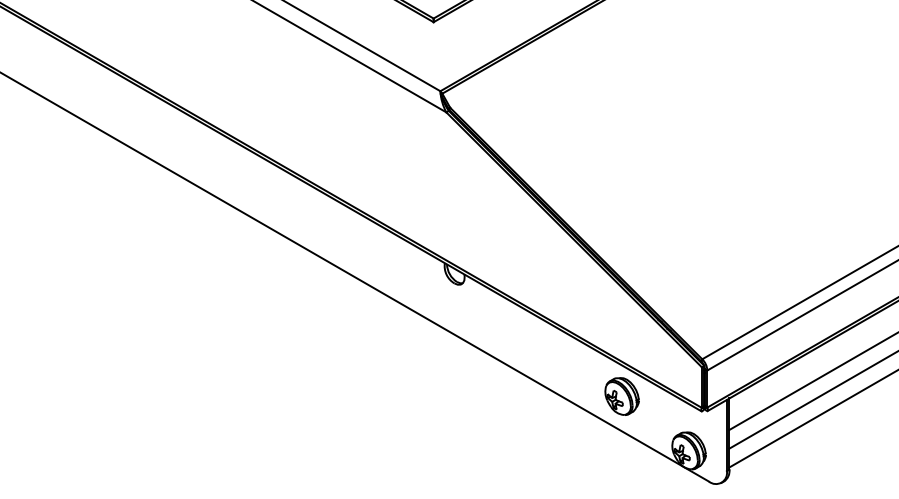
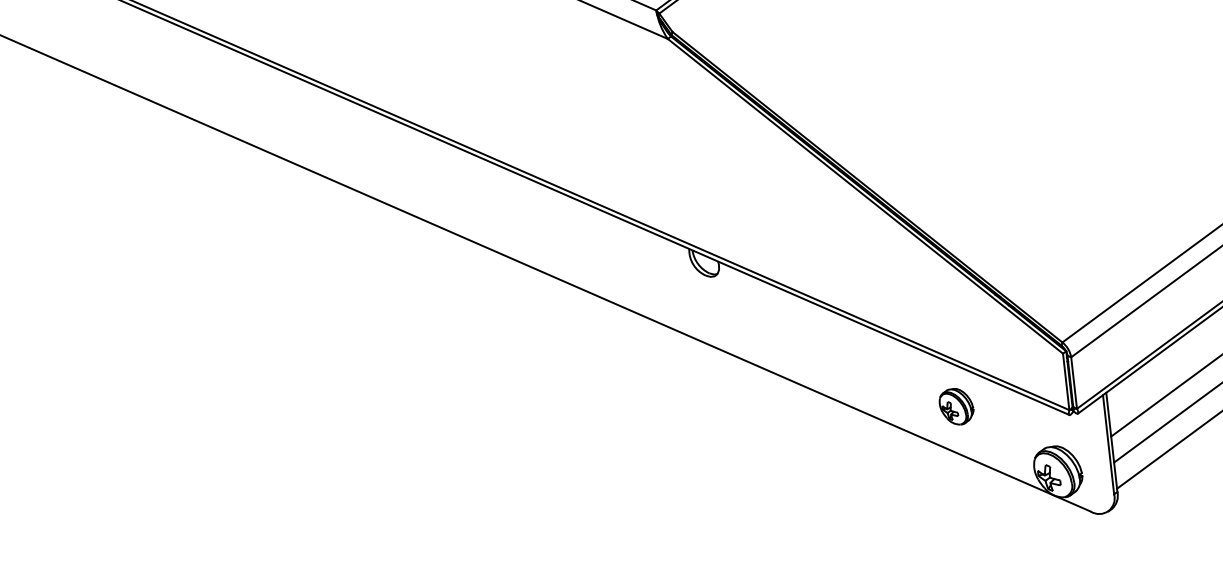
part: (621, 396) -> (955, 406), size x0.7

